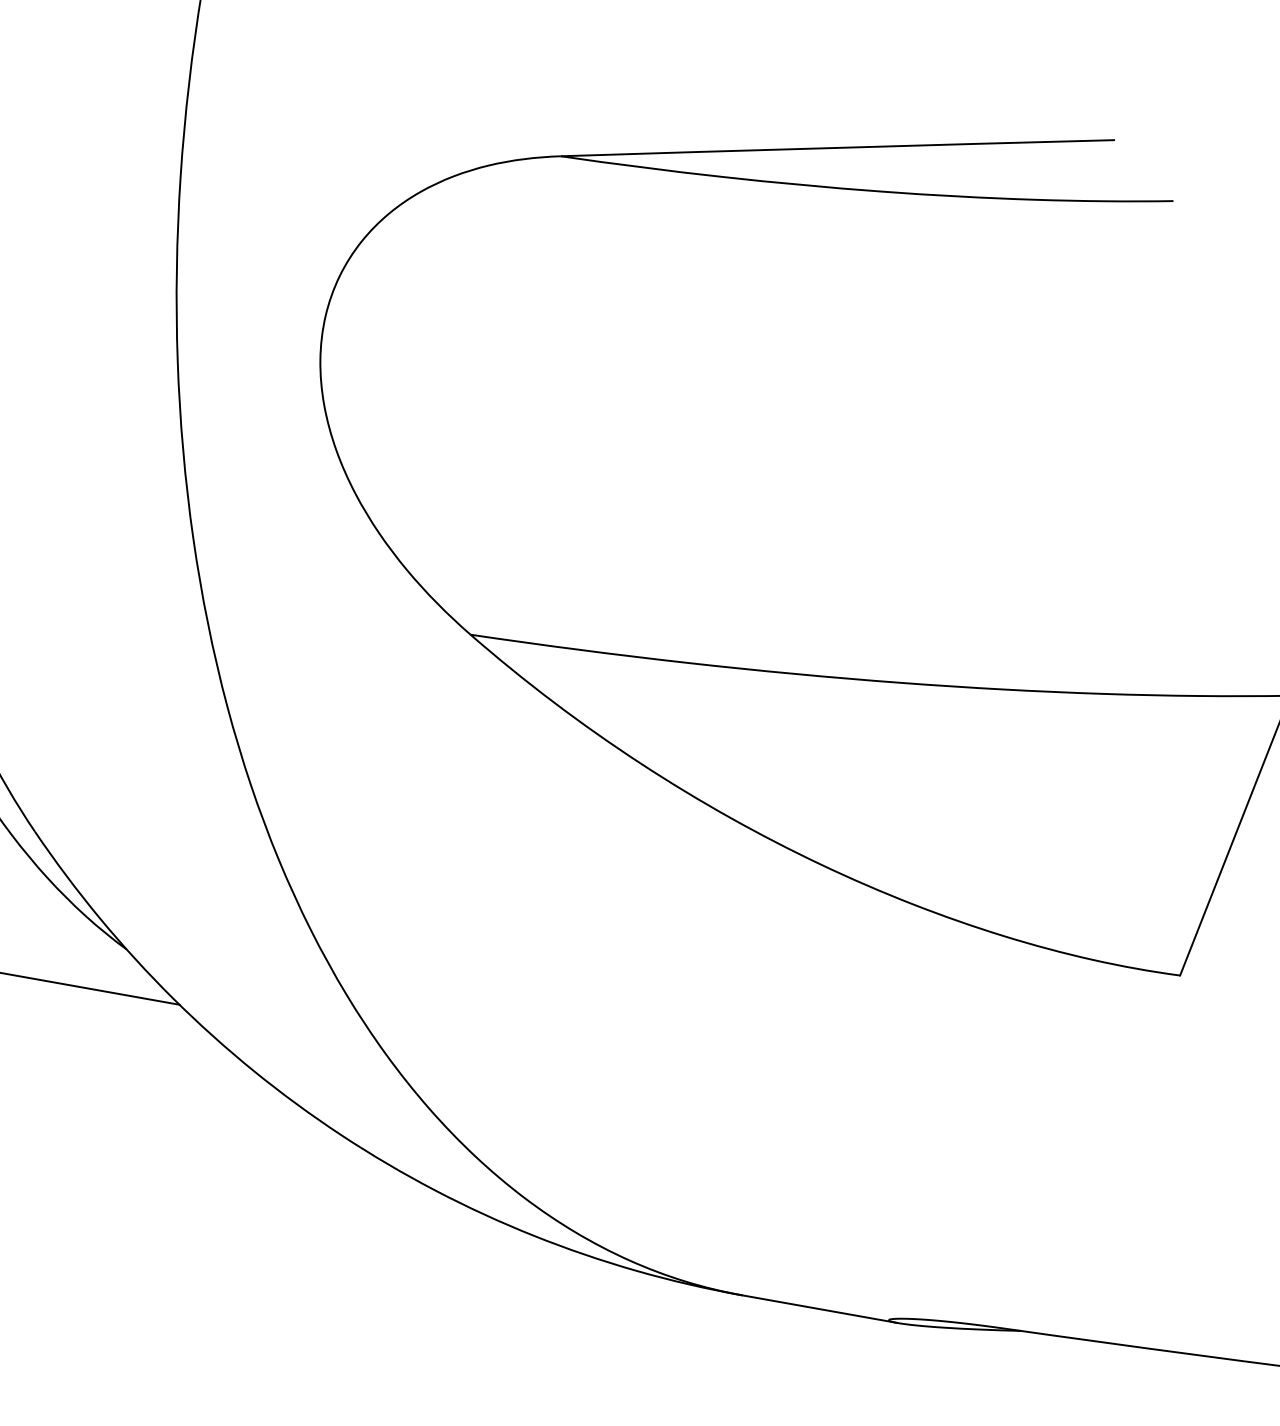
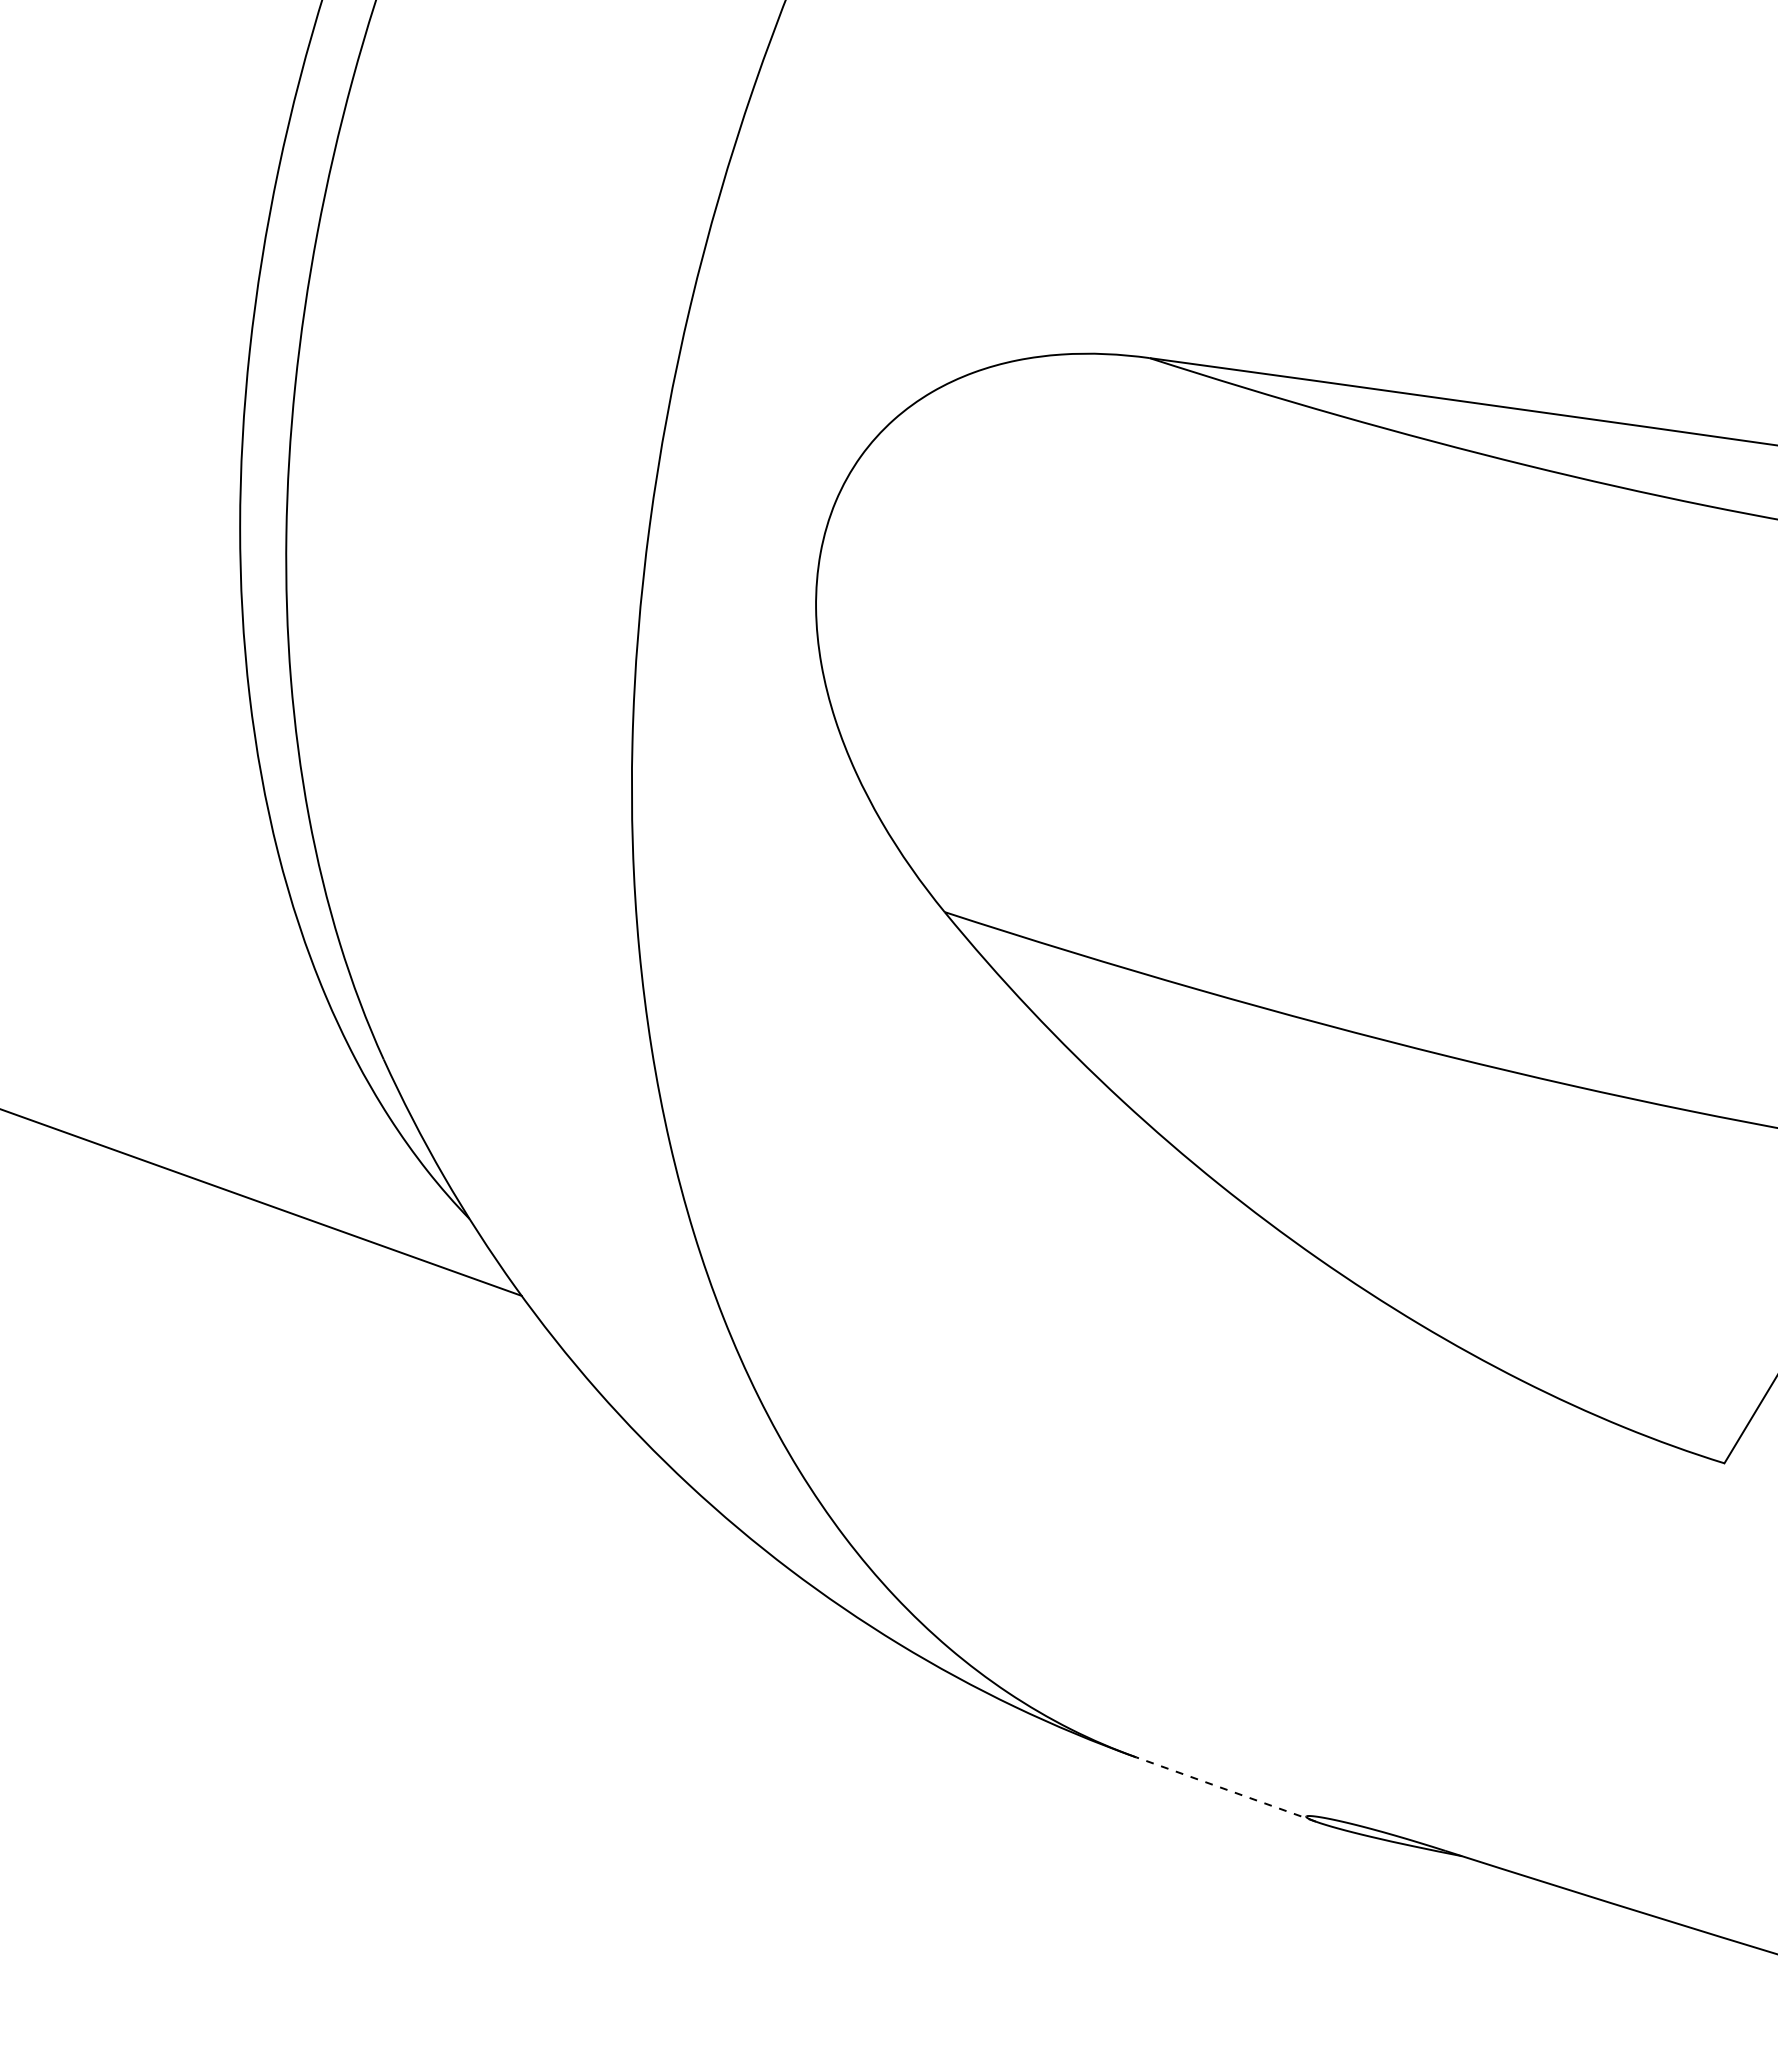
line: (819, 1309) -> (1225, 1789), solid -> dashed

